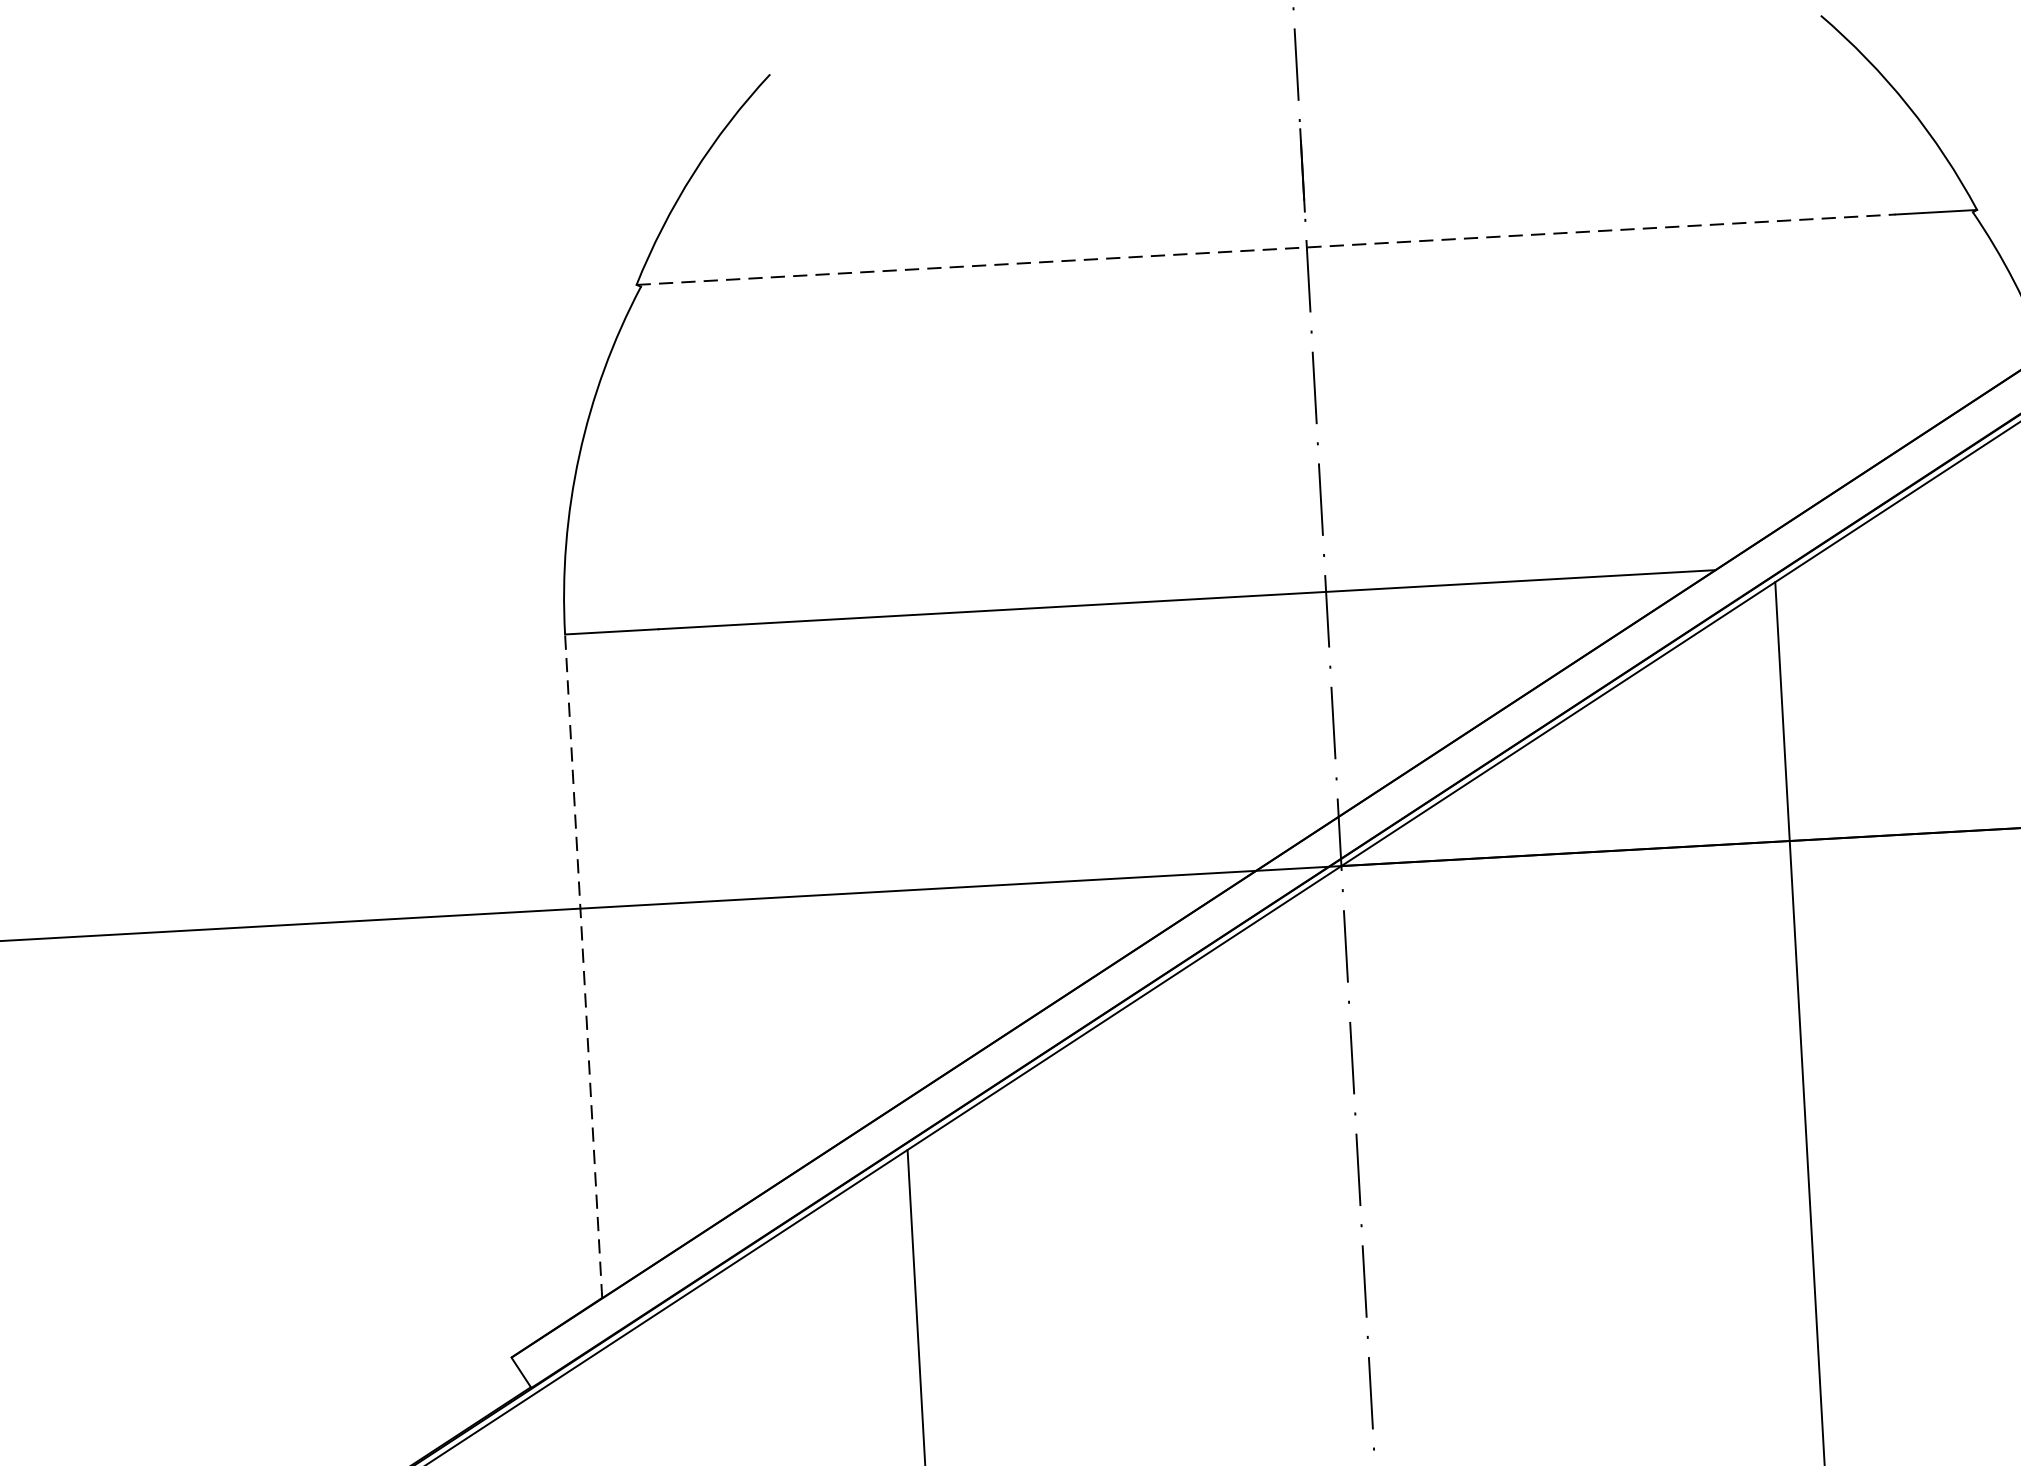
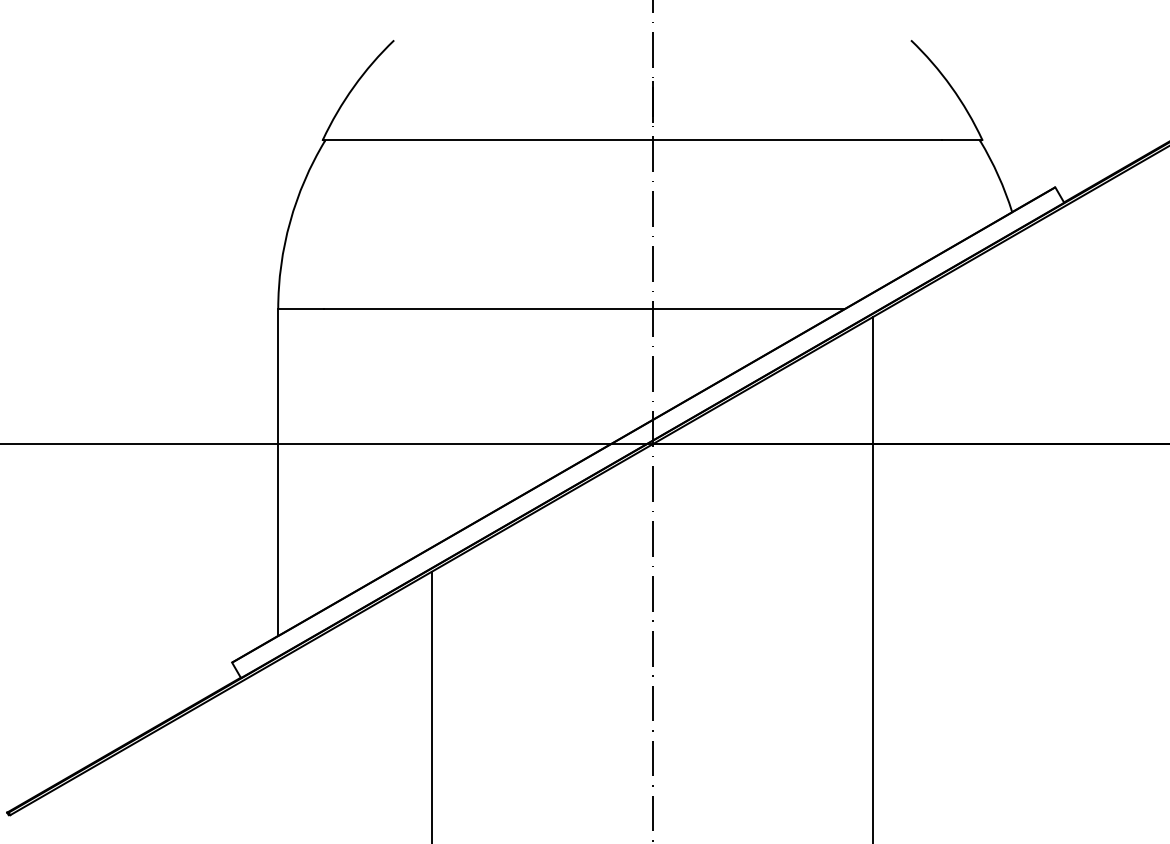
line: (1265, 248) -> (632, 139), dashed -> solid
line: (584, 965) -> (278, 472), dashed -> solid

